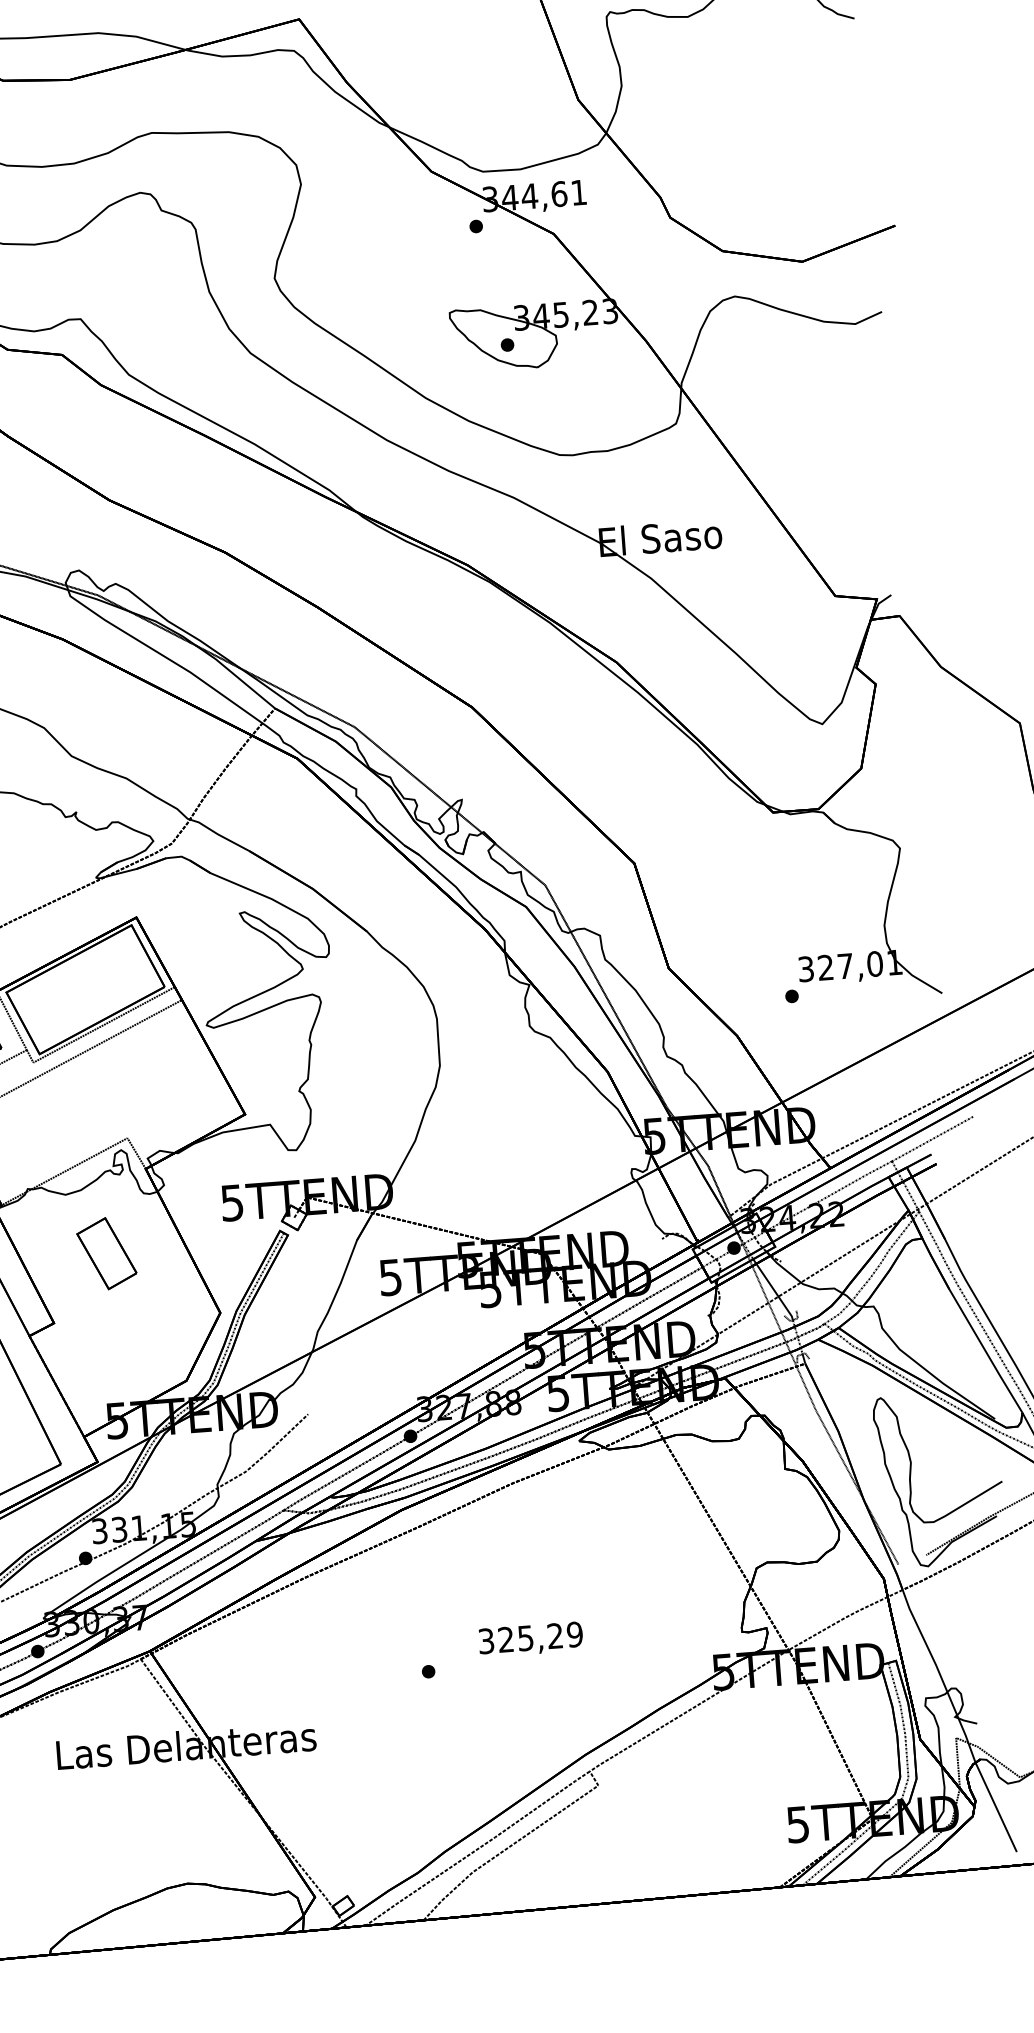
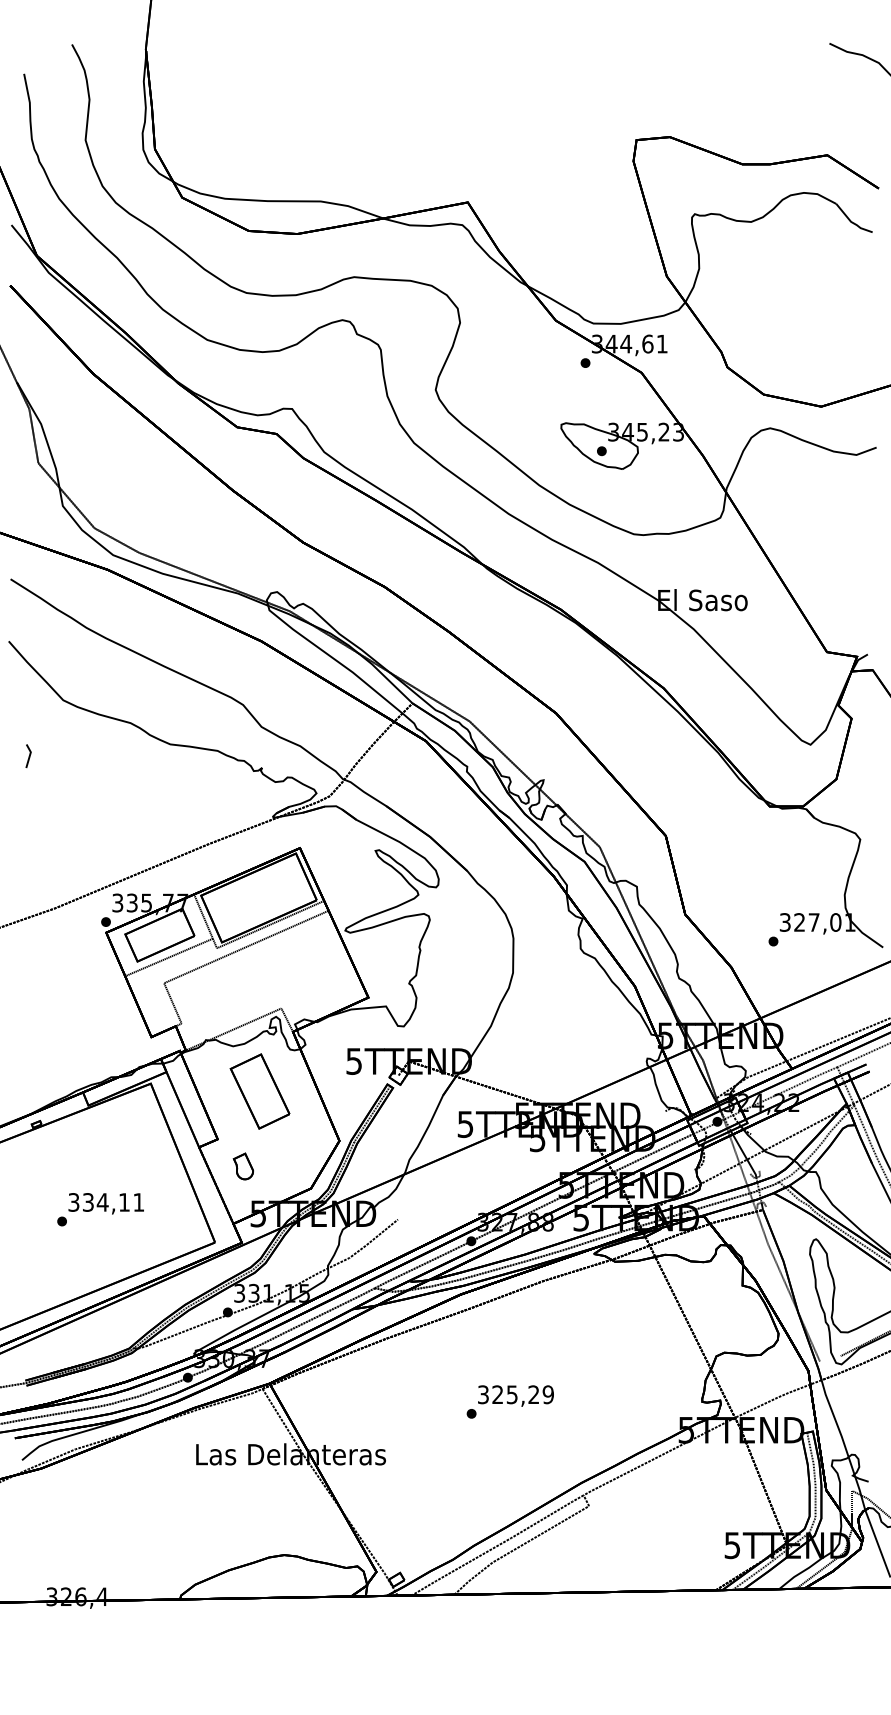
part: (106, 1253) -> (259, 1091), size x1.43
part: (90, 1357) -> (242, 1166), added
text: (530, 1638) -> (515, 1395), moved

